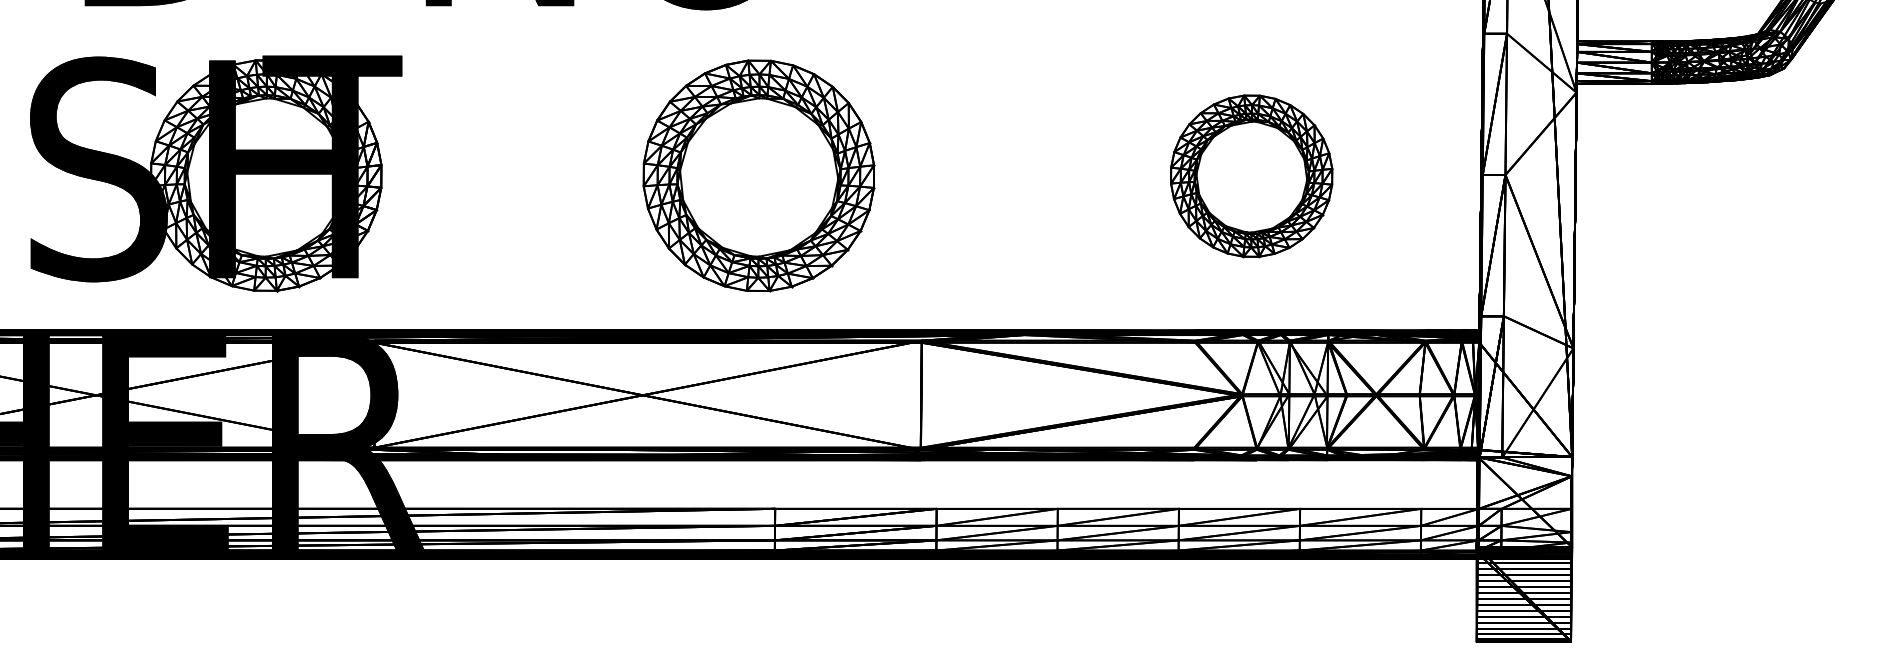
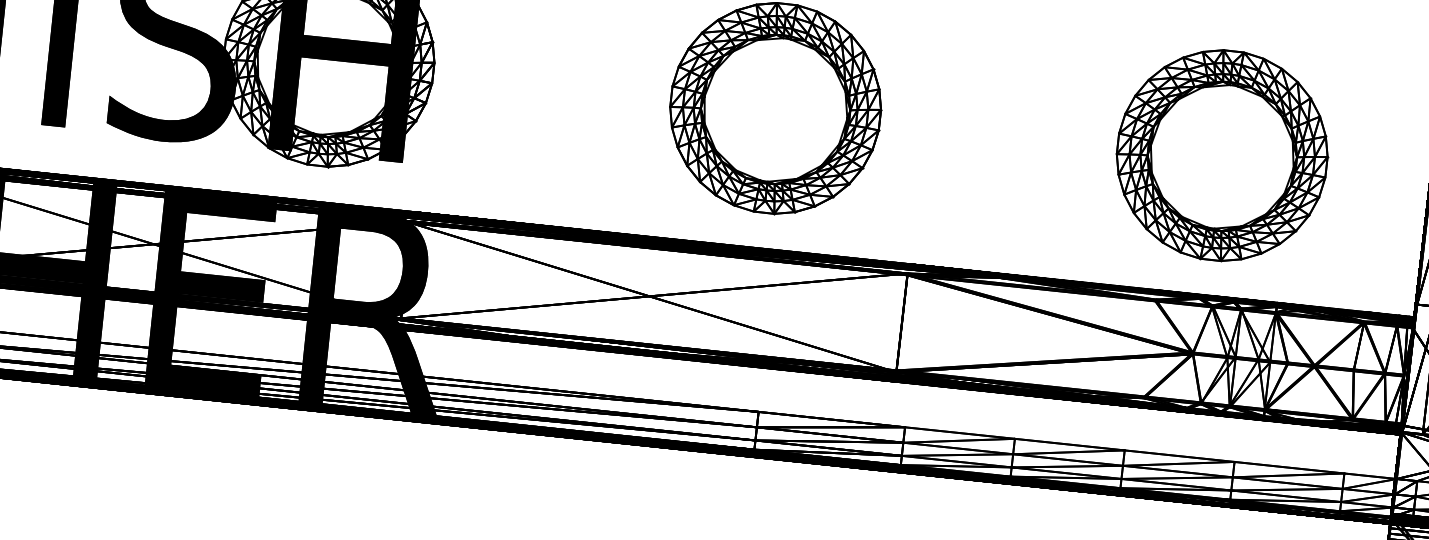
part: (1251, 176) -> (1222, 156), size x1.43

